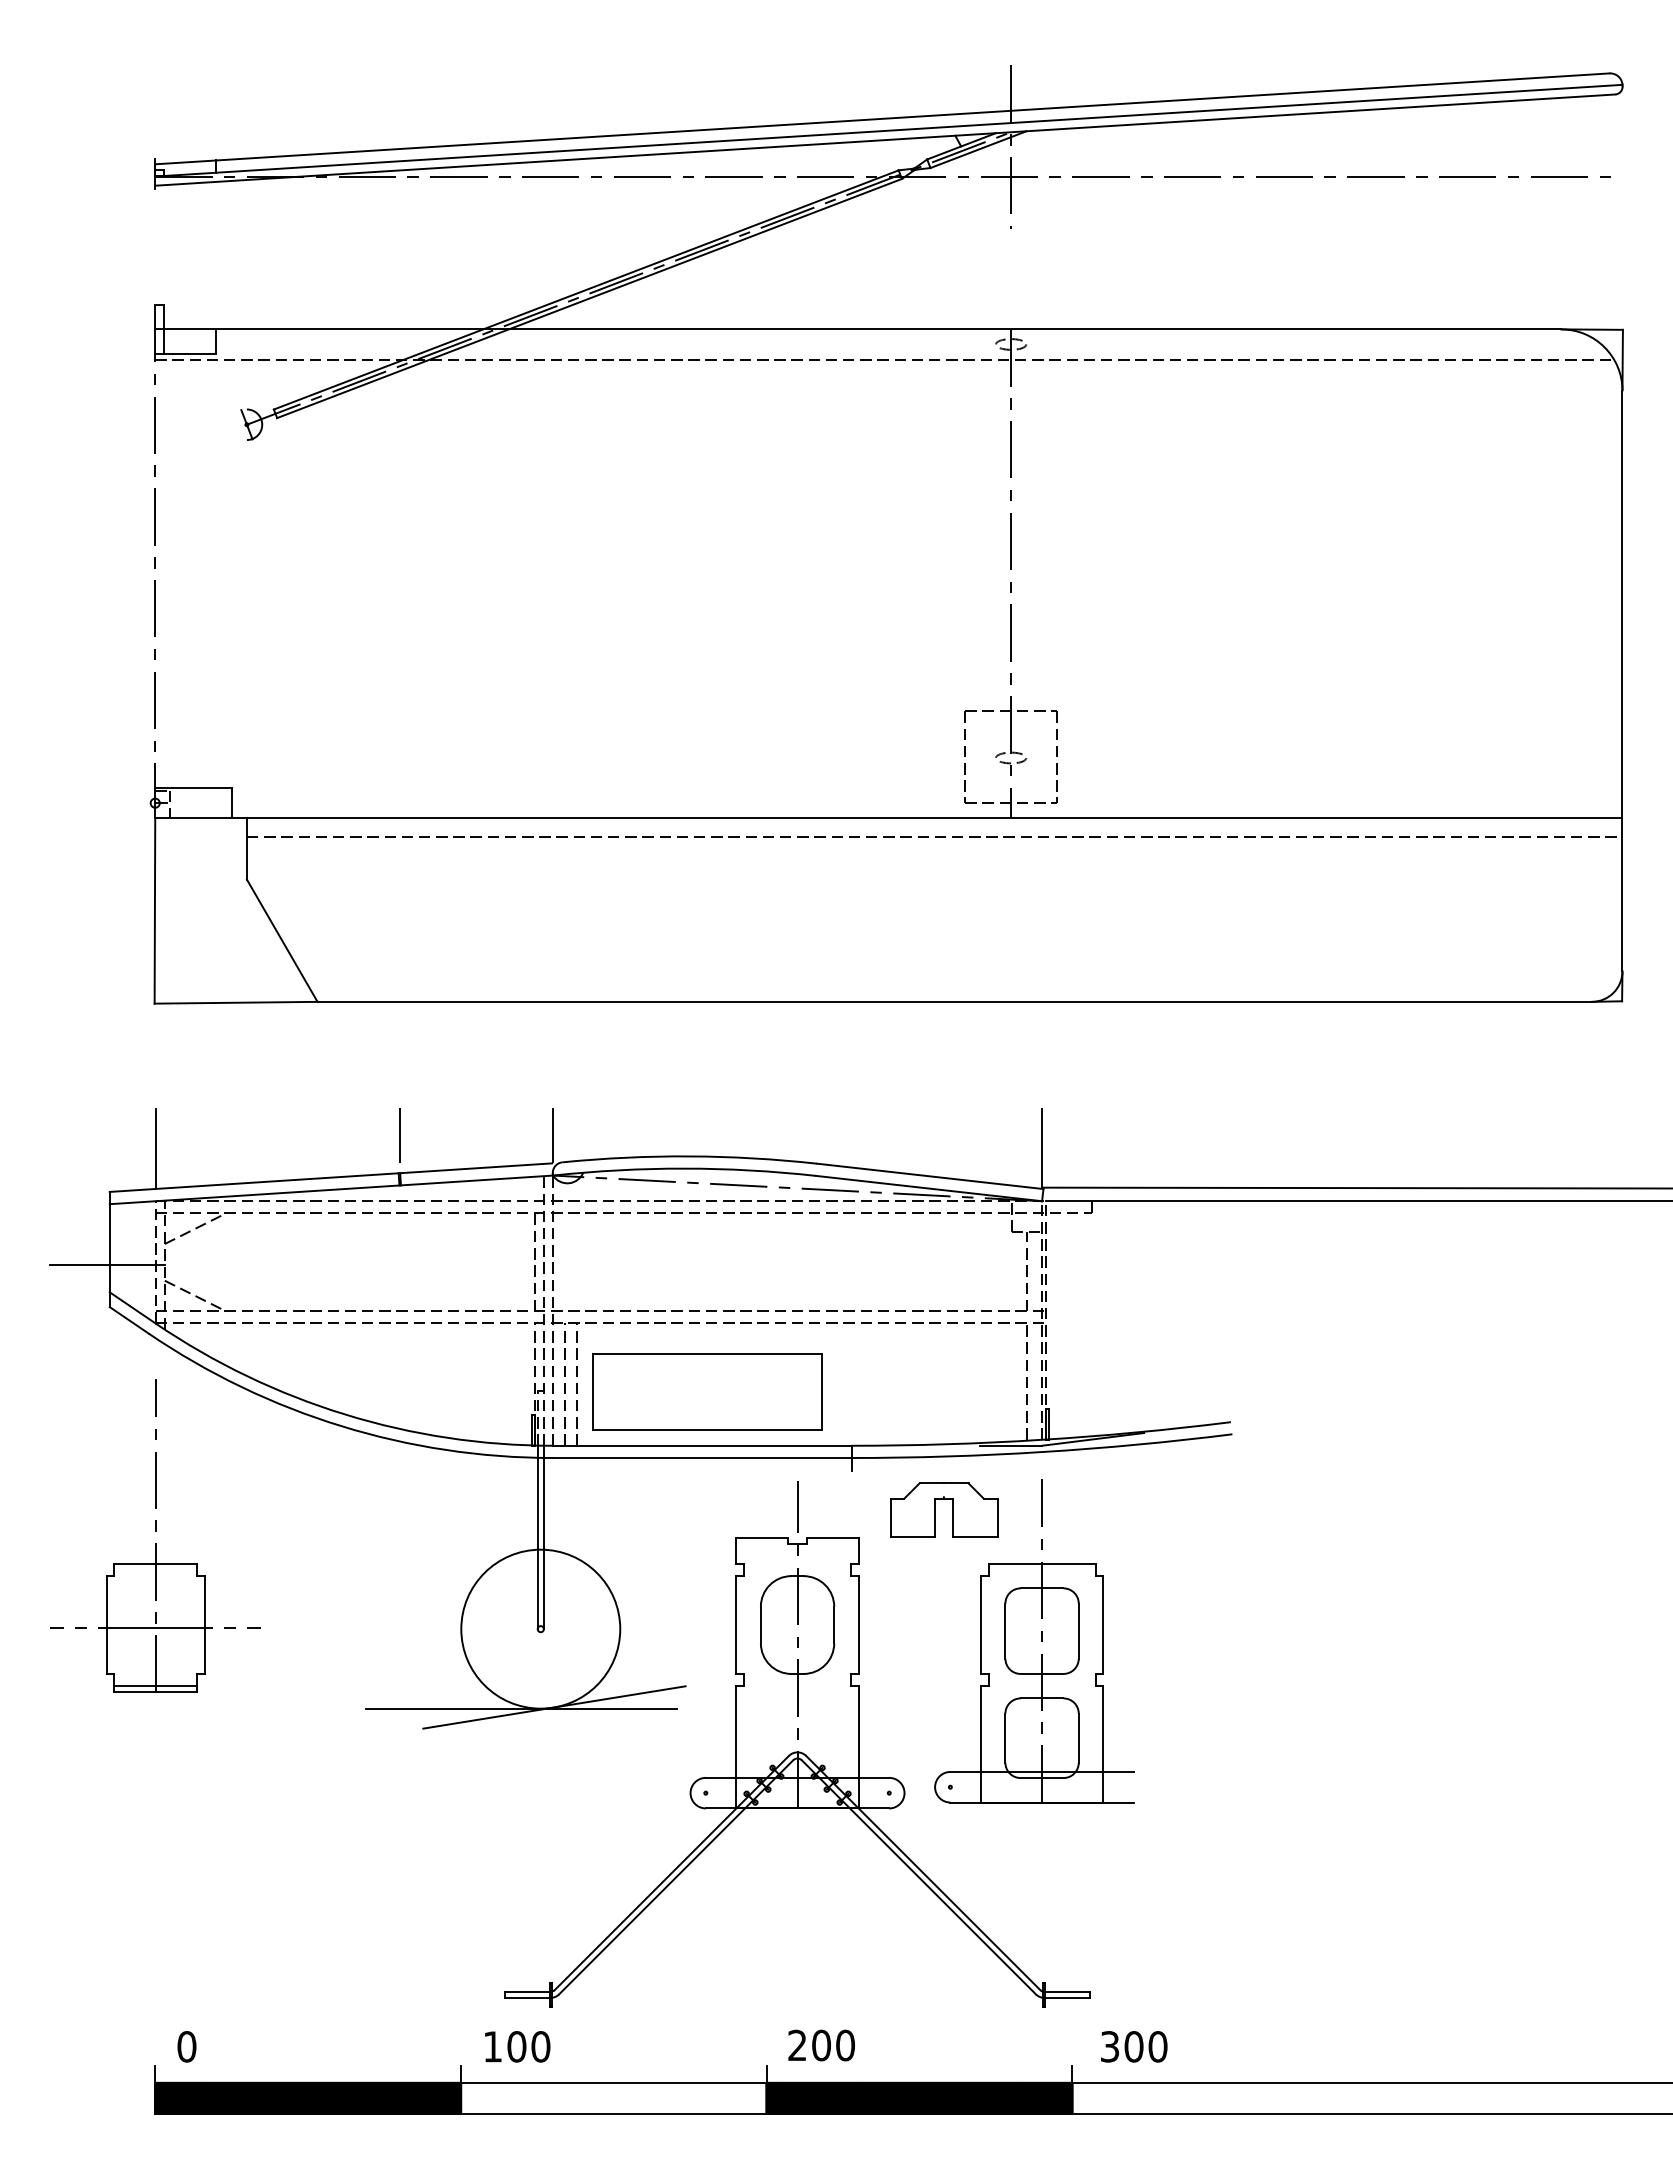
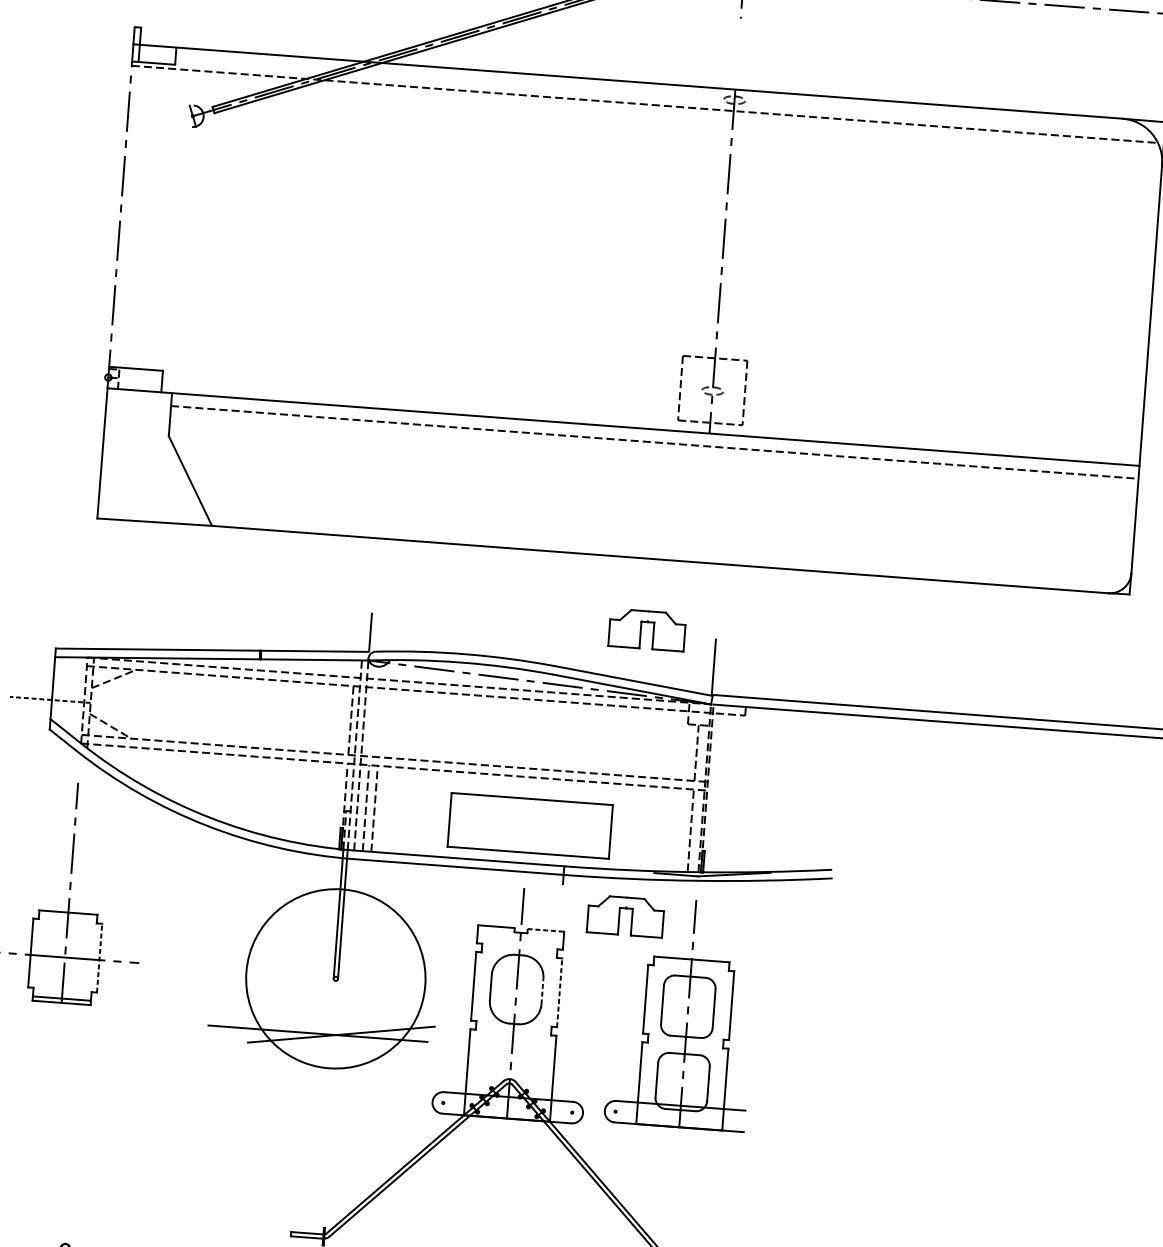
part: (952, 1102) -> (653, 630), added
line: (400, 1135) -> (263, 624), removed
line: (155, 1147) -> (90, 619), removed
line: (106, 1265) -> (49, 700), solid -> dashed
part: (707, 1391) -> (530, 825), moved
line: (832, 1538) -> (545, 930), solid -> dashed
line: (834, 1624) -> (542, 991), solid -> dashed
line: (204, 1625) -> (99, 958), solid -> dashed
line: (858, 1625) -> (559, 993), solid -> dashed
circle: (540, 1628) -> (335, 978), size x1.6

